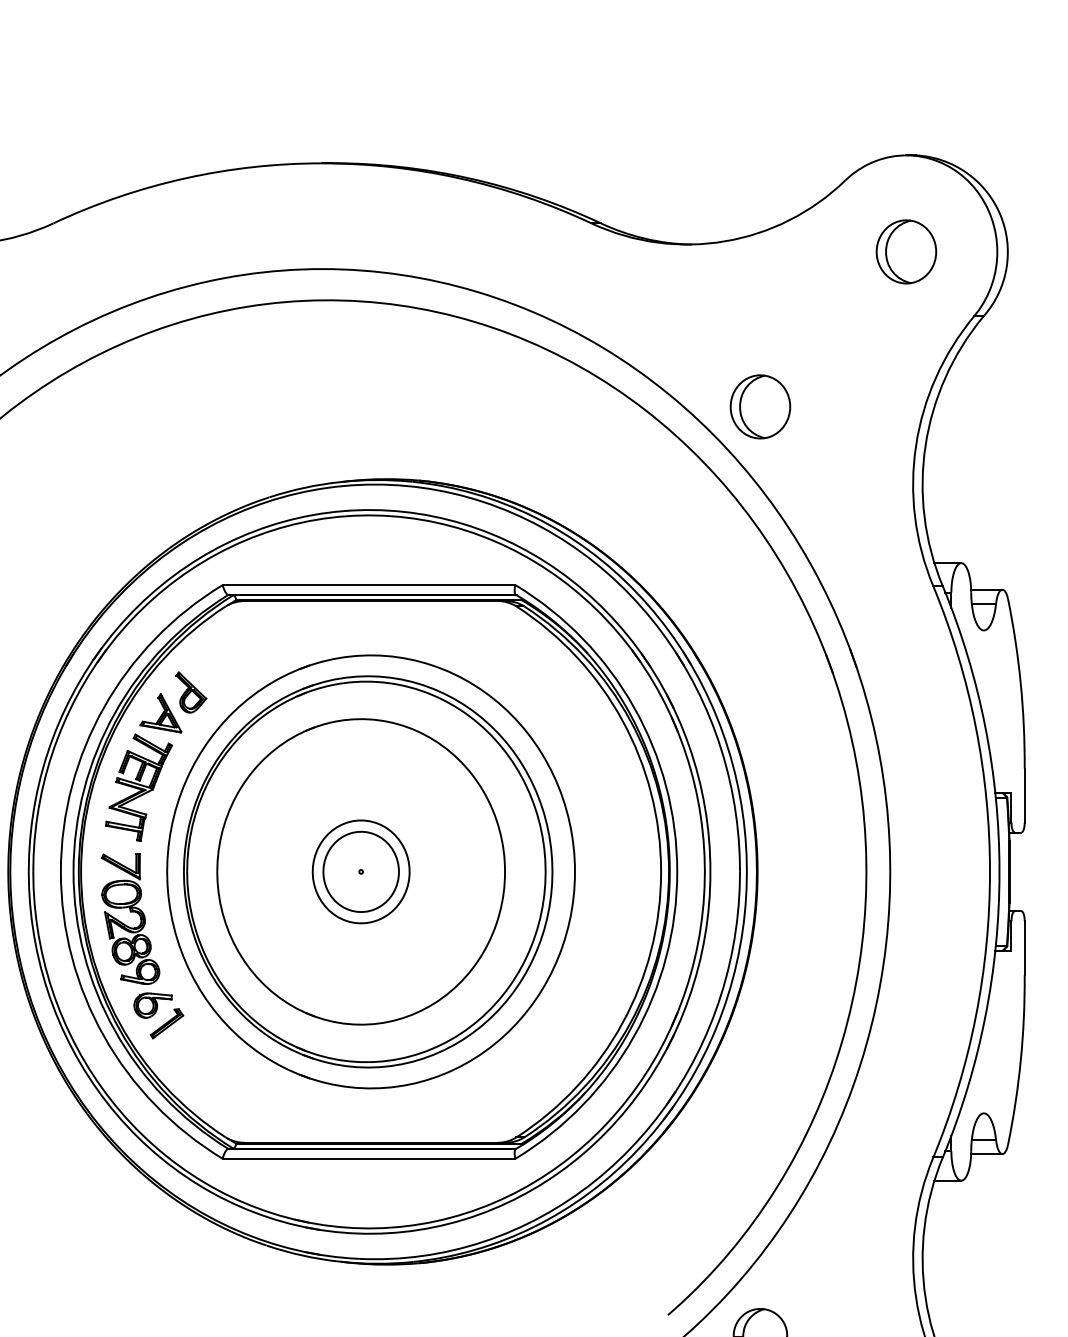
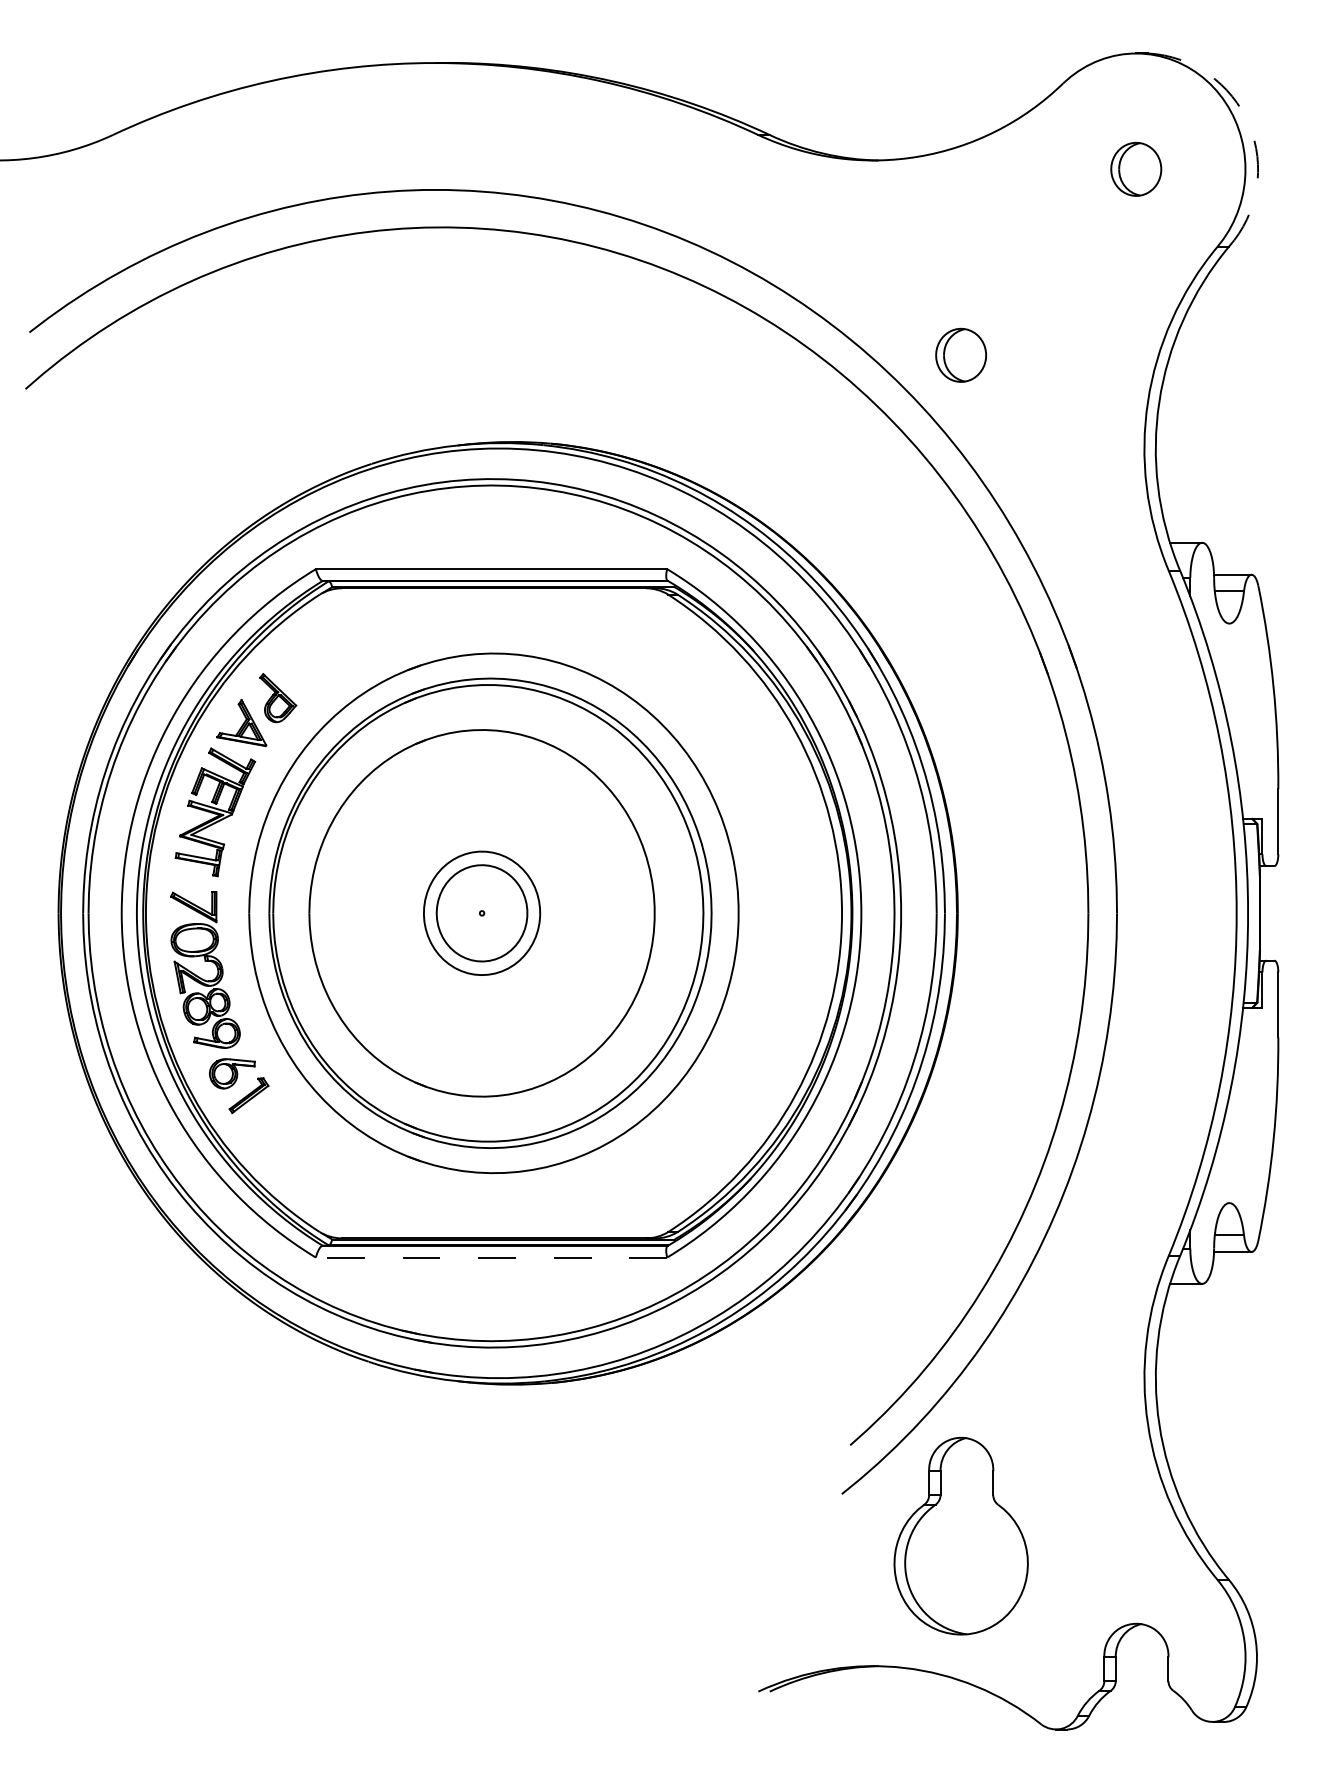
arc: (1000, 214) -> (1249, 124), solid -> dashed
part: (905, 252) -> (1135, 169), size x0.7
part: (759, 407) -> (960, 355), size x0.7
line: (369, 1158) -> (491, 1257), solid -> dashed

